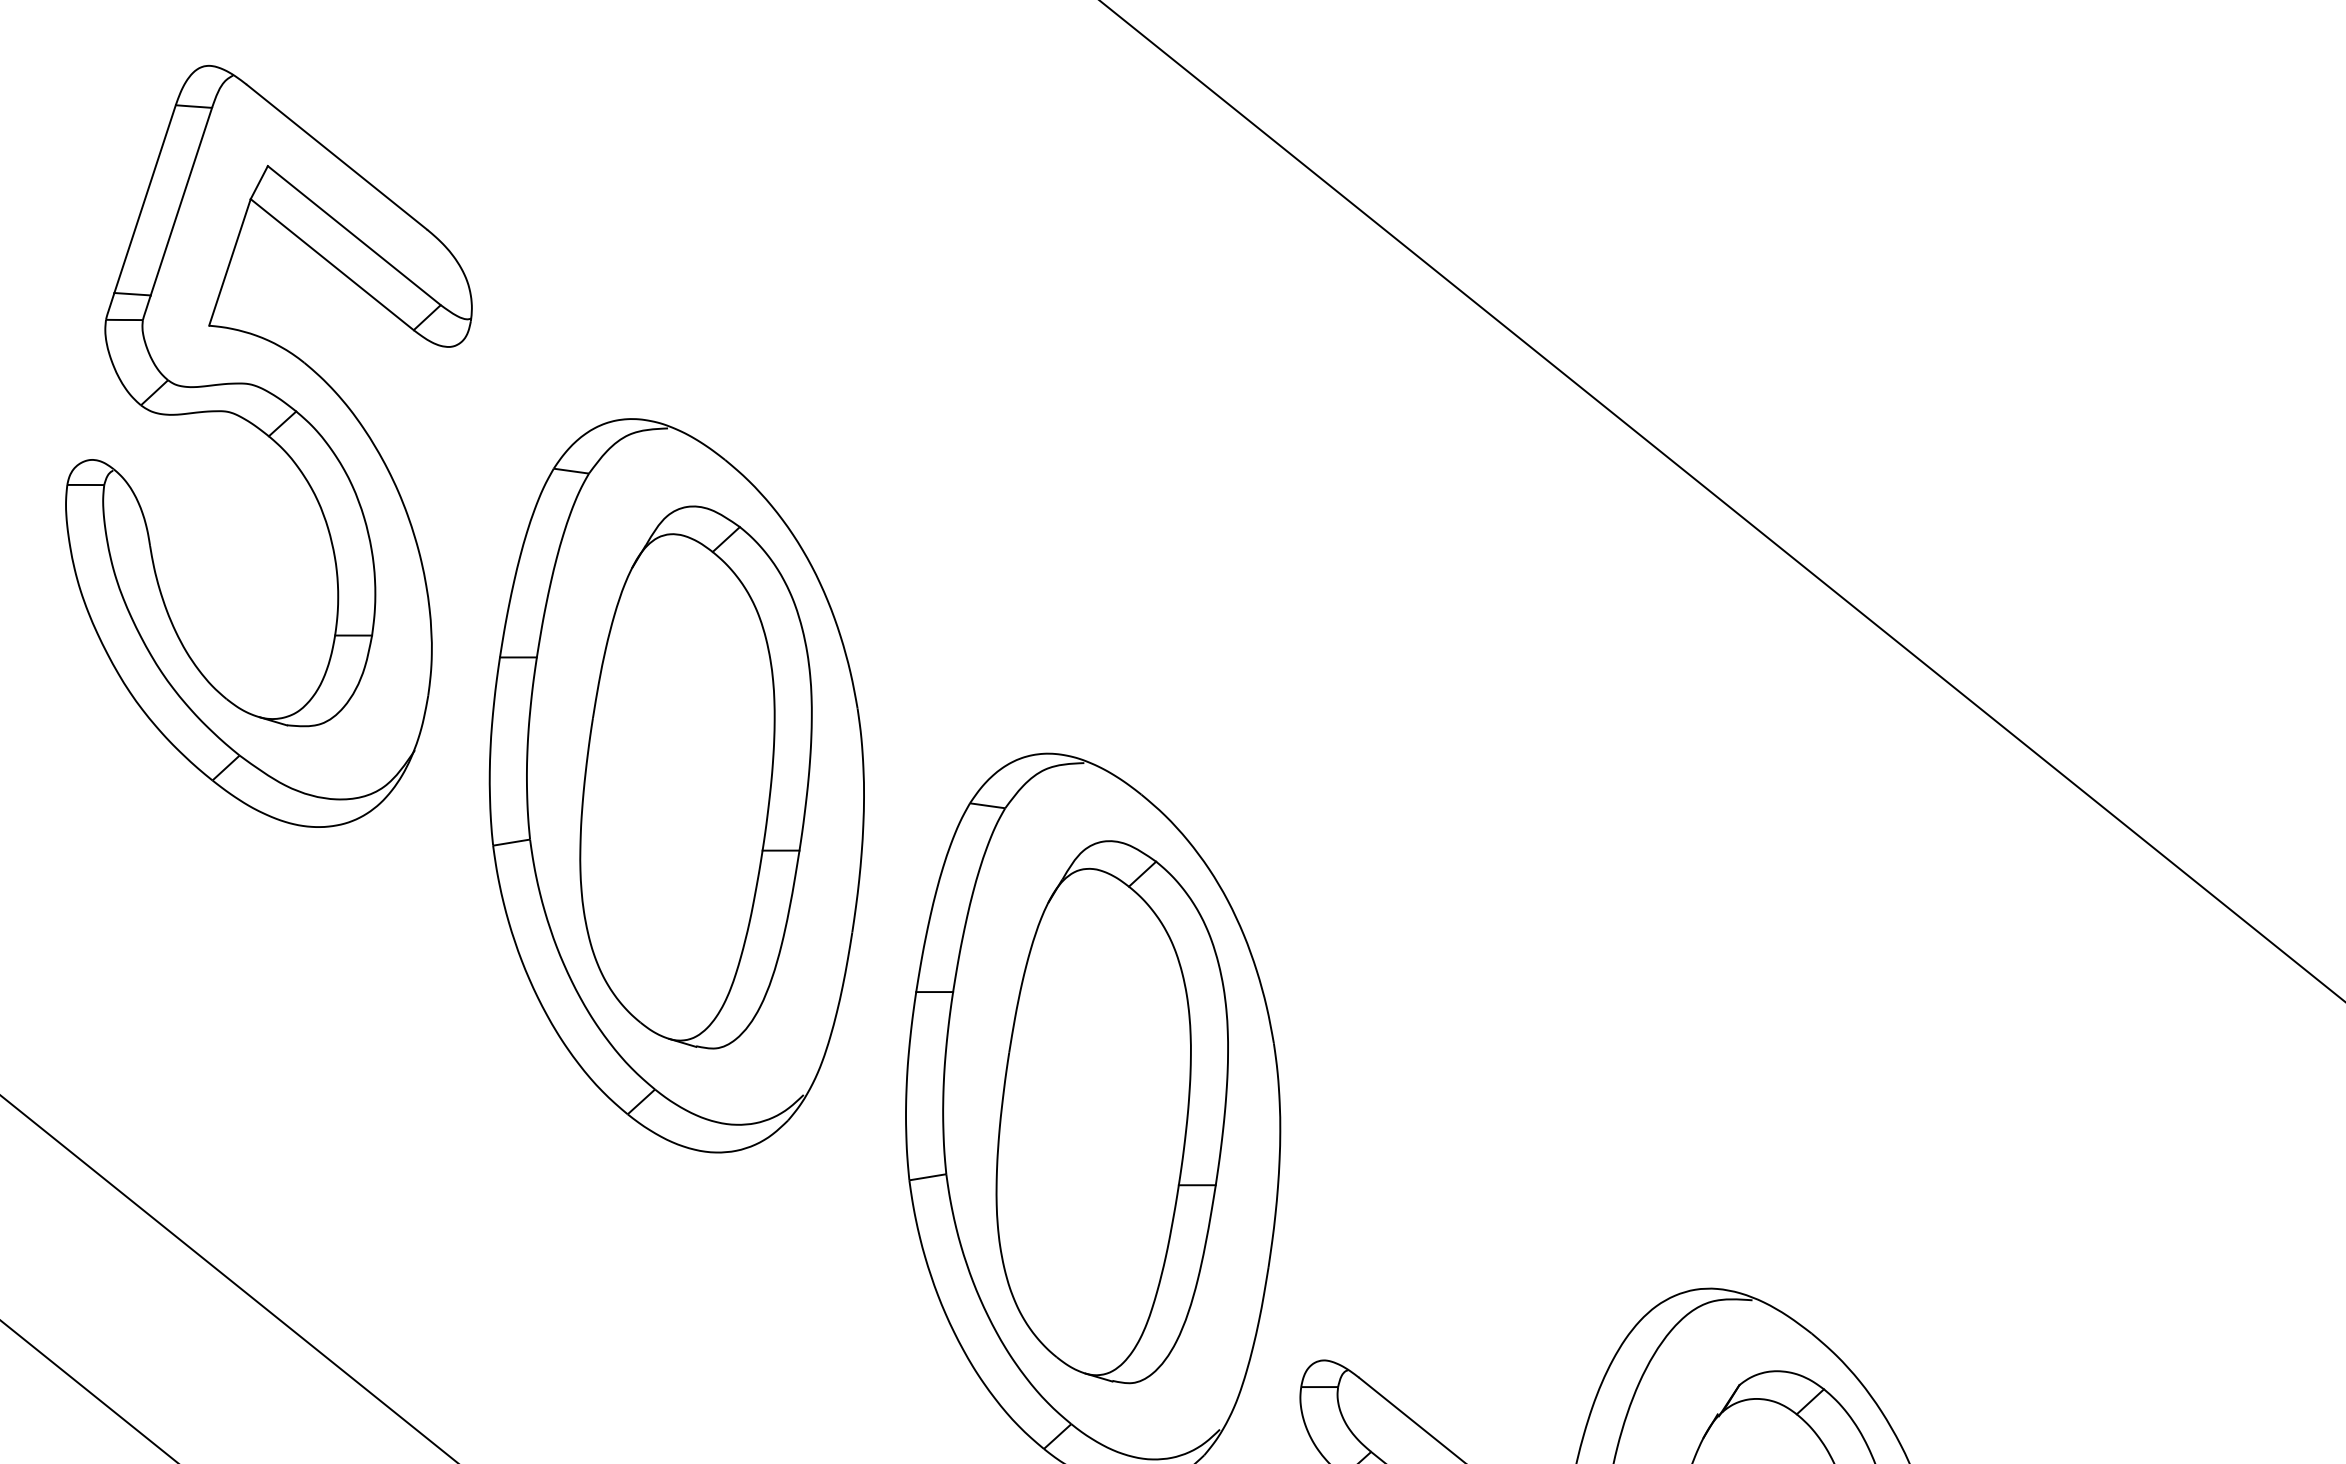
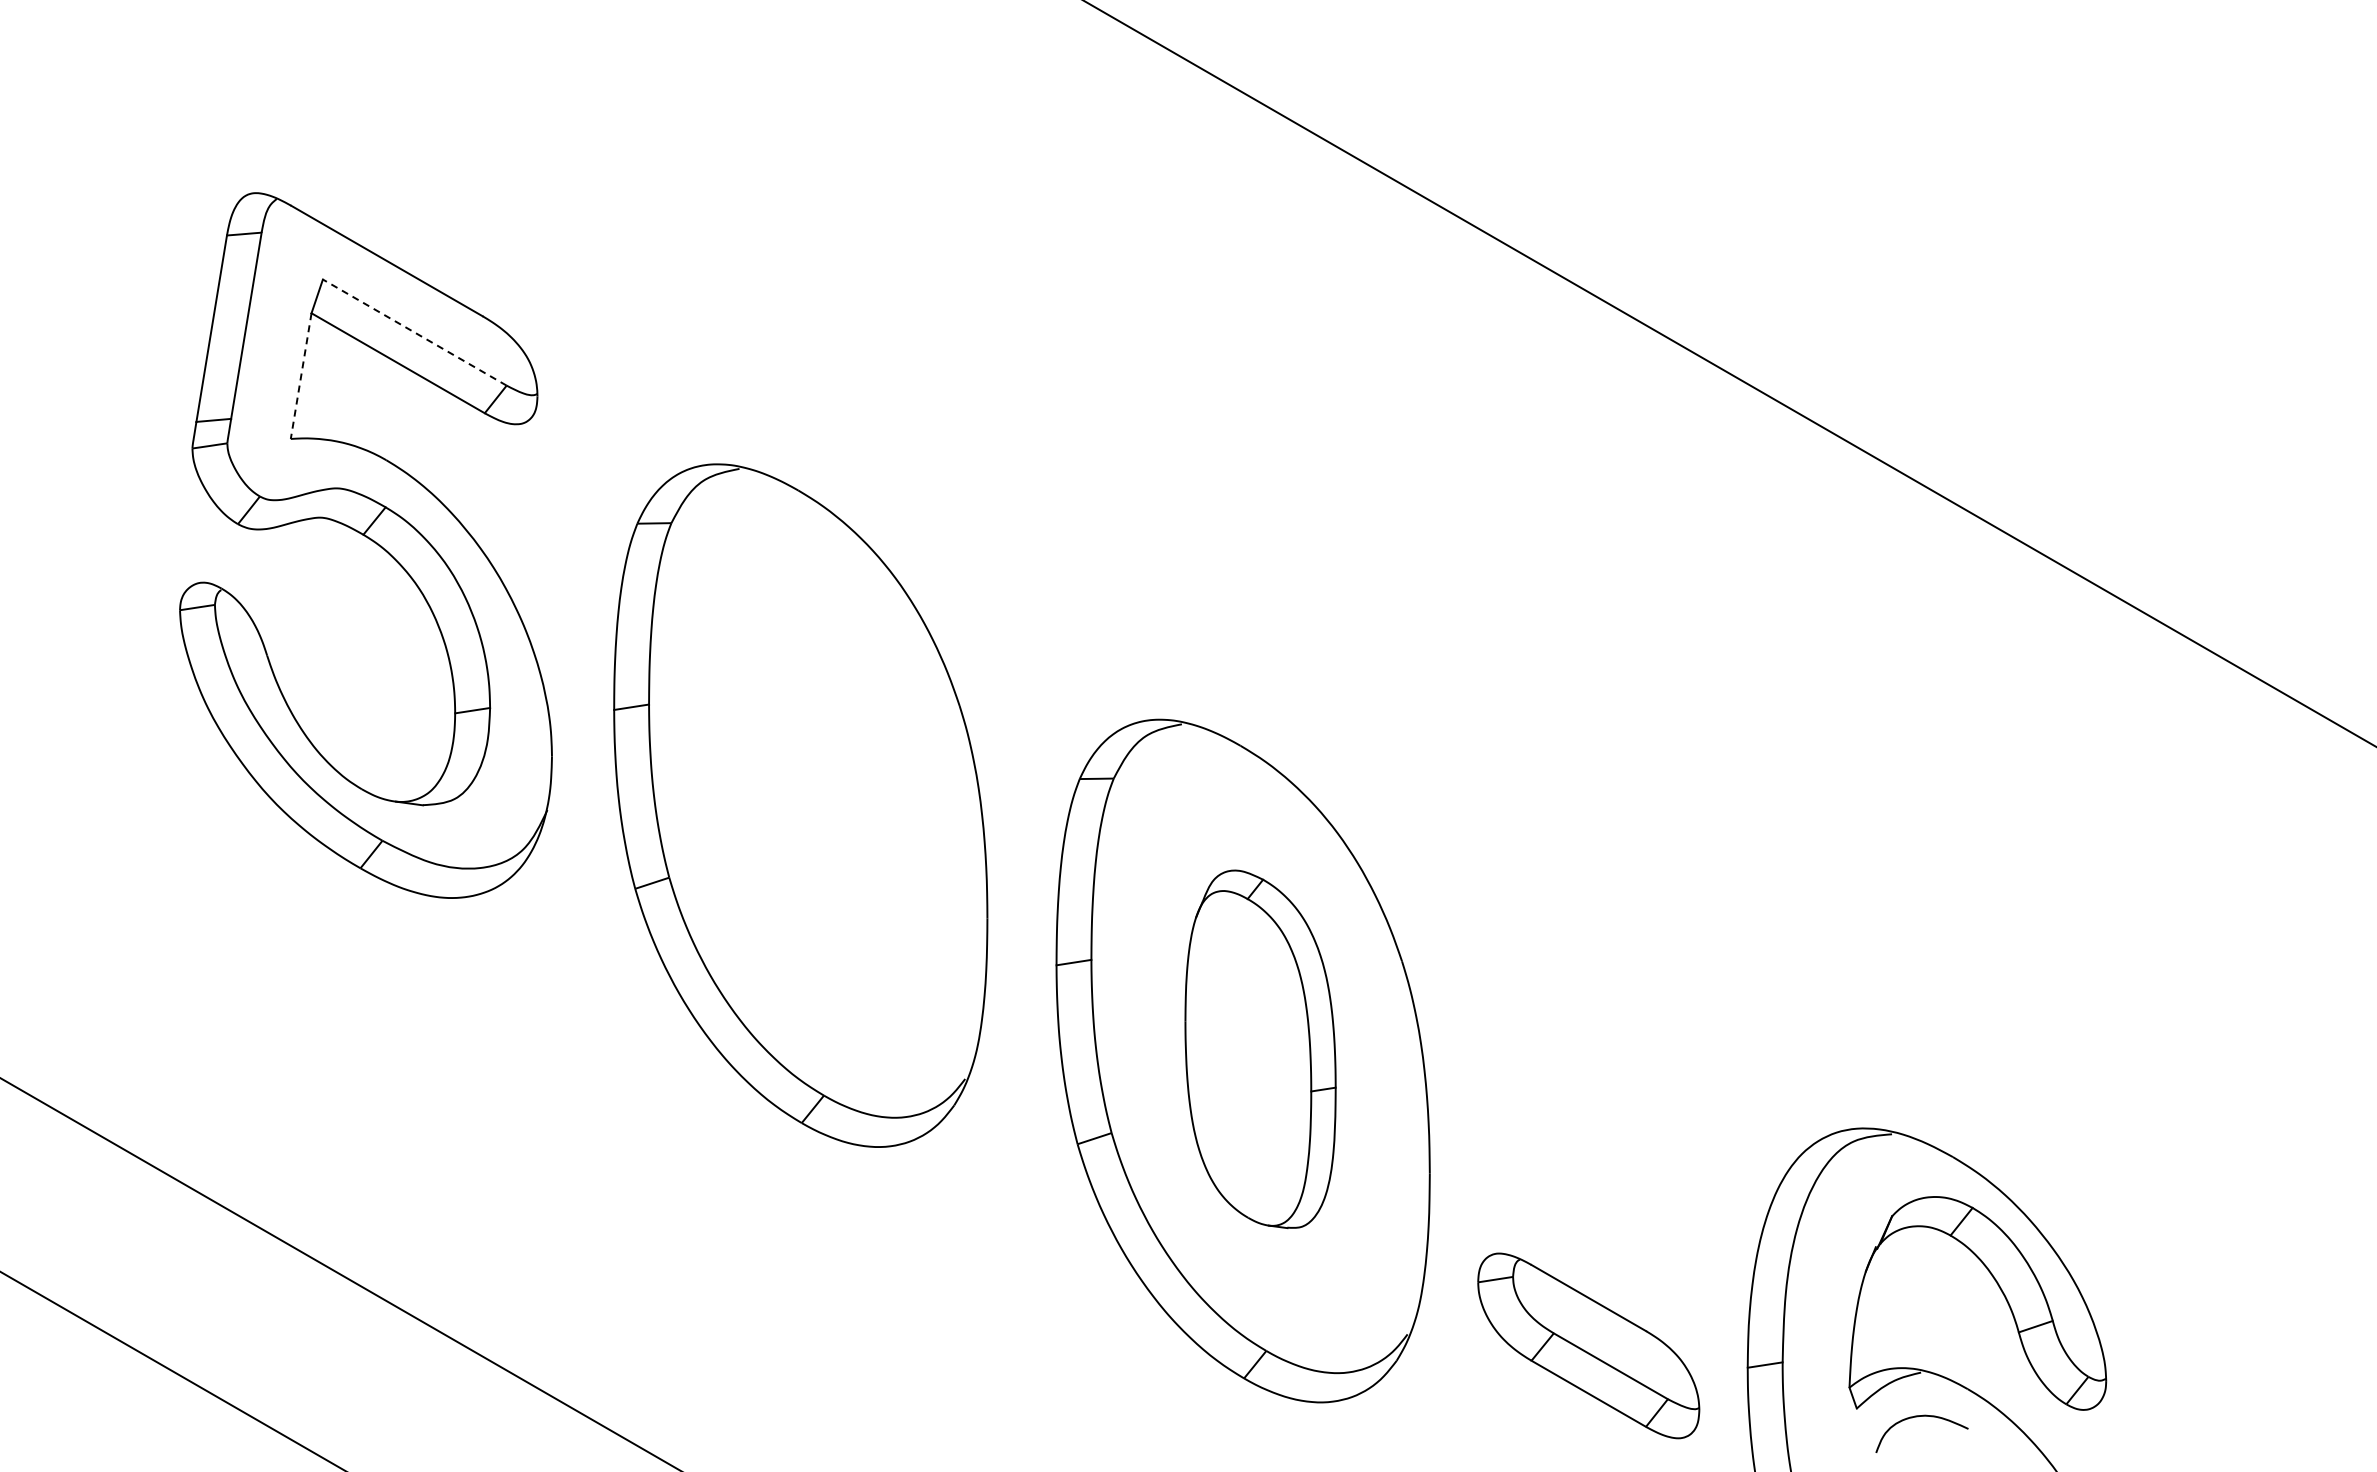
line: (354, 235) -> (414, 332), solid -> dashed
line: (230, 262) -> (301, 376), solid -> dashed
part: (697, 776) -> (818, 793), removed
part: (1113, 1111) -> (1260, 1049), size x0.7

